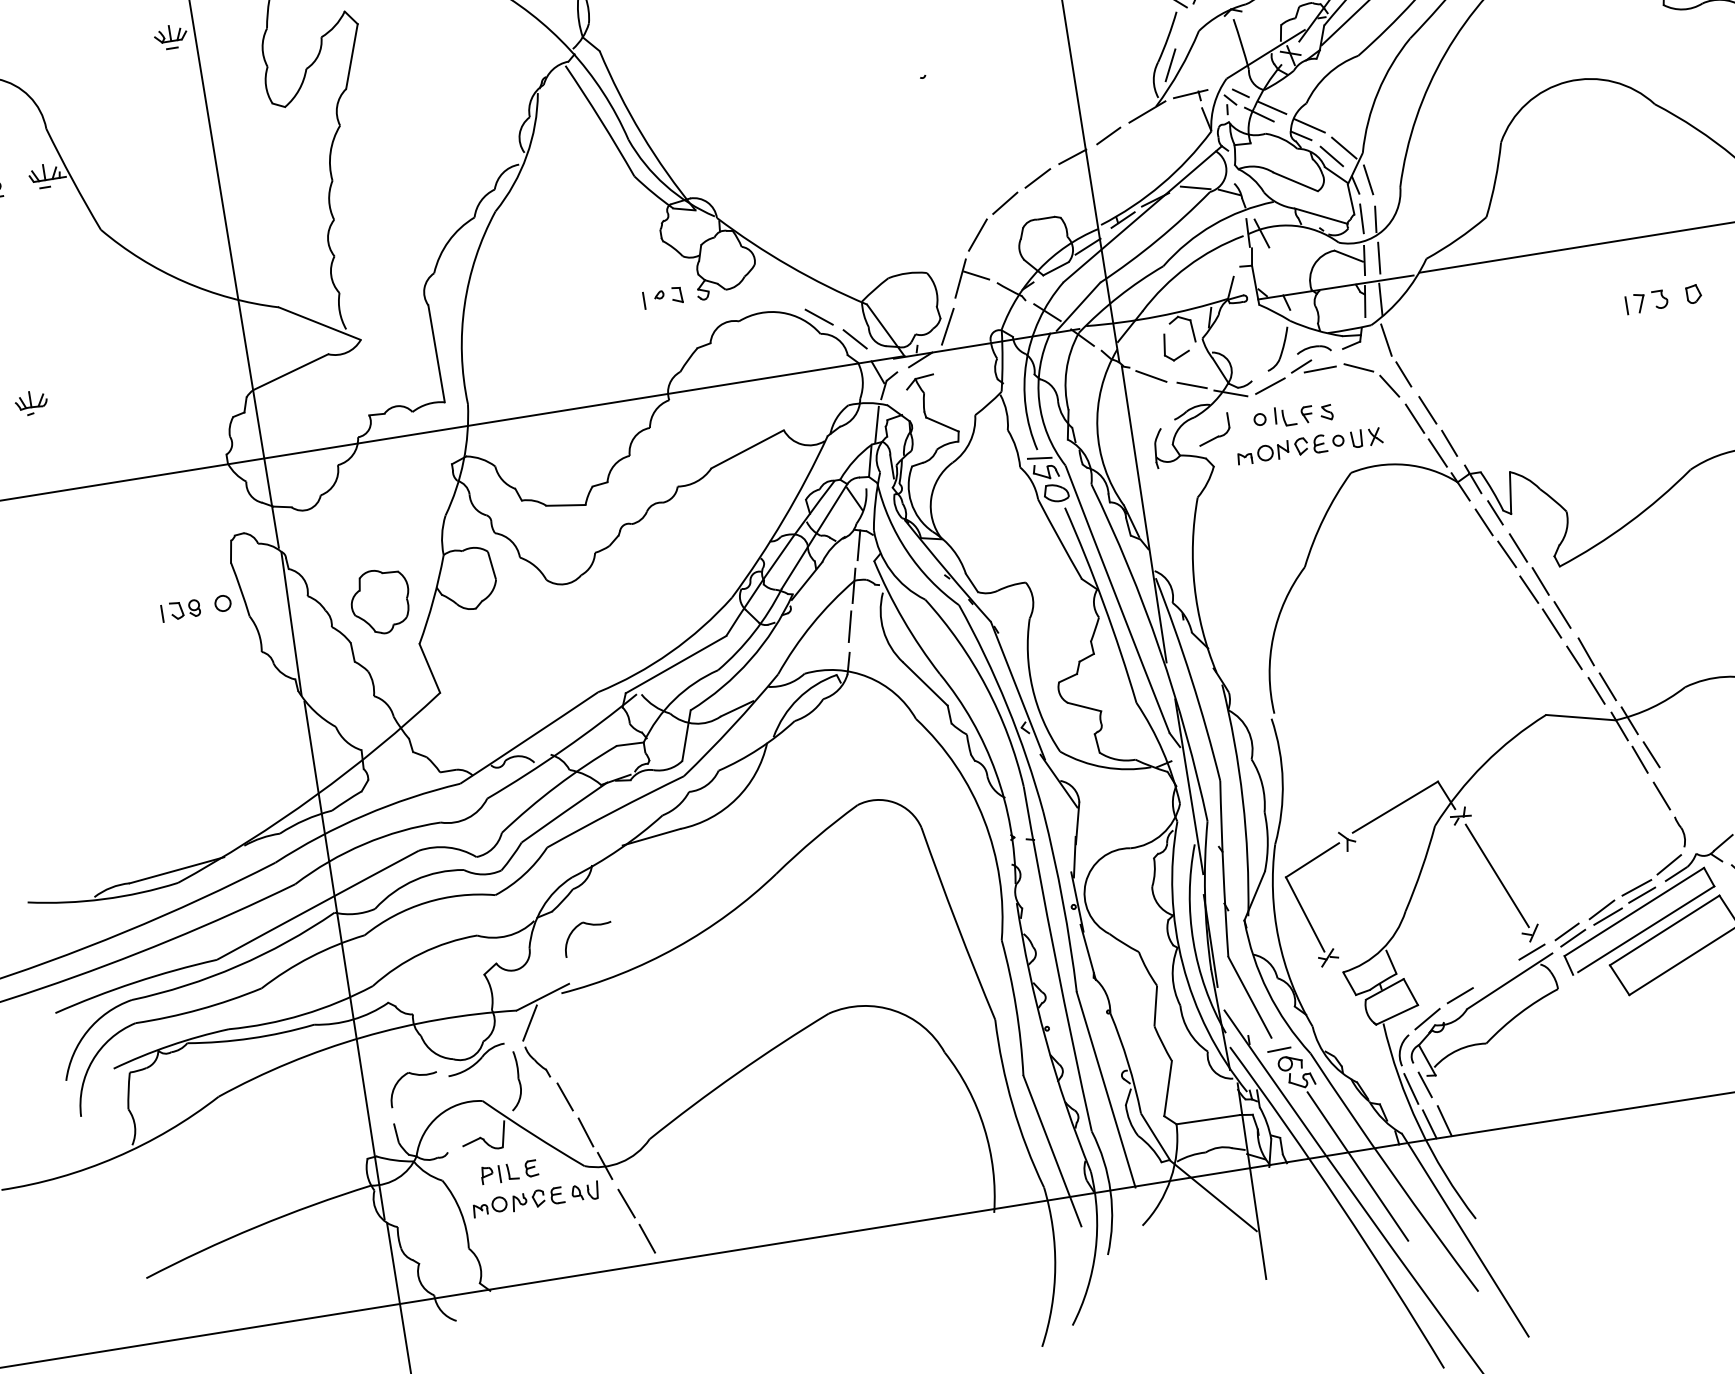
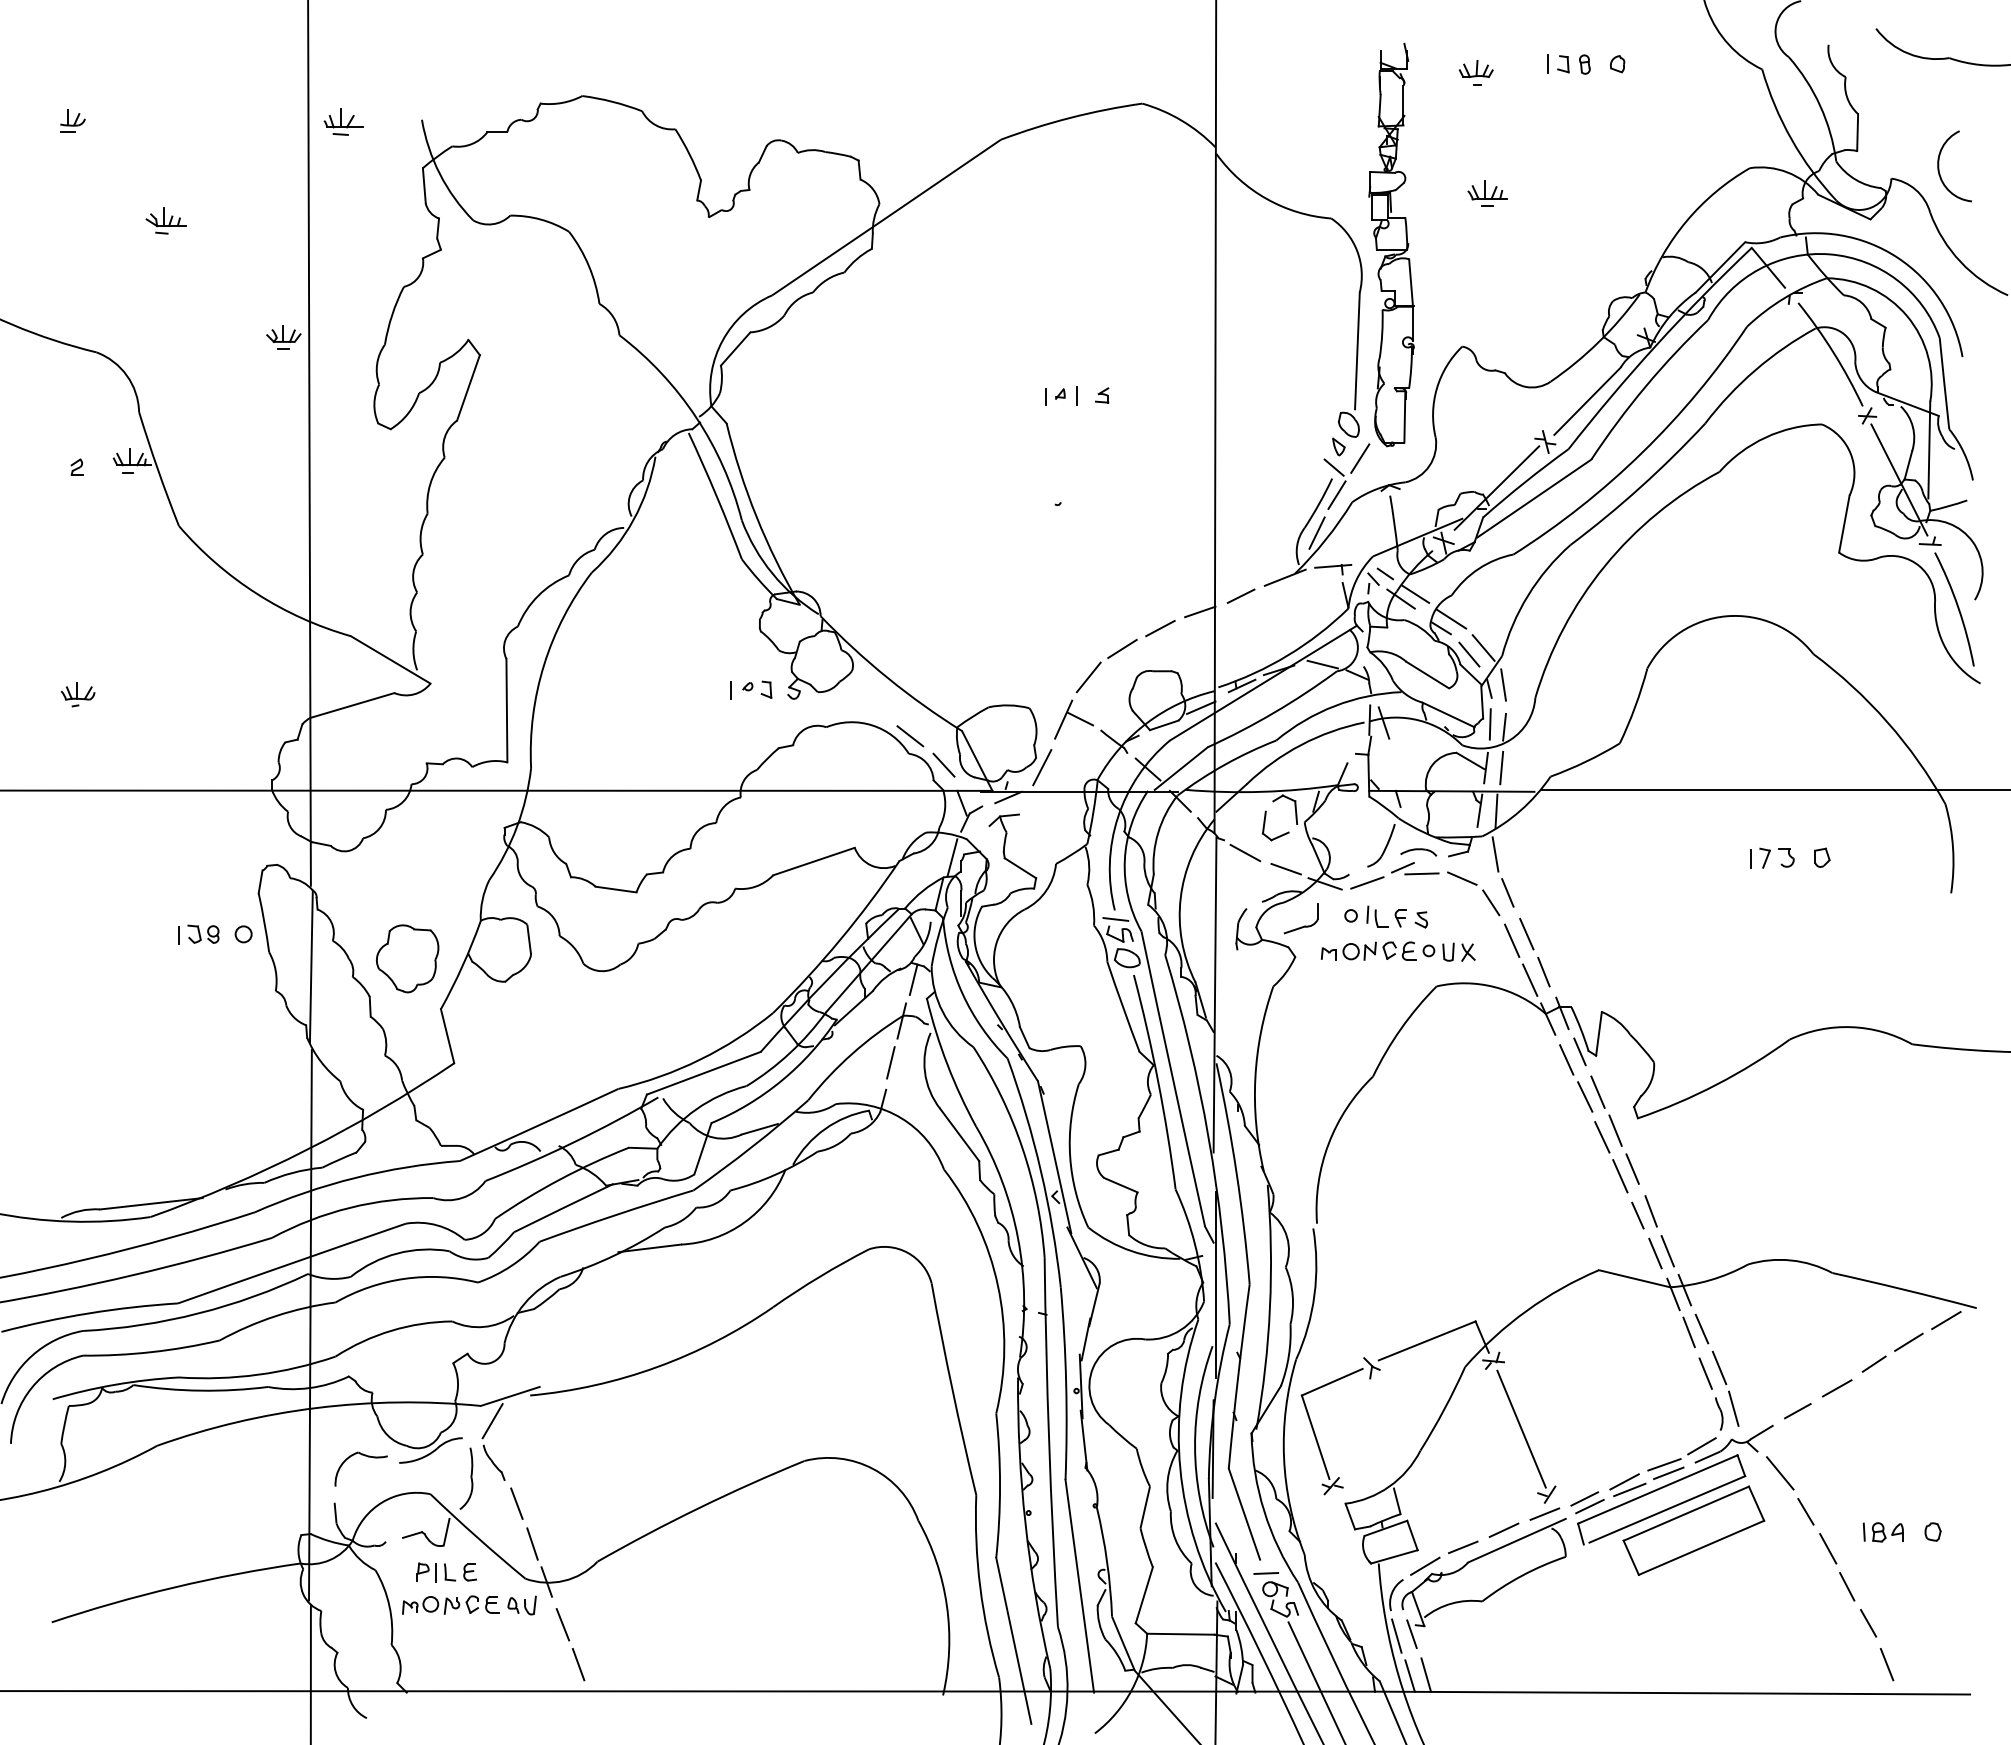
line: (1182, 26) -> (1336, 494), added
part: (1682, 807) -> (1725, 1388), added
part: (589, 925) -> (570, 1329), removed
line: (1495, 972) -> (1503, 1529), added

